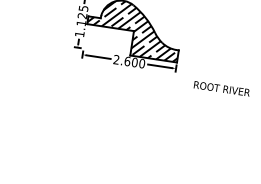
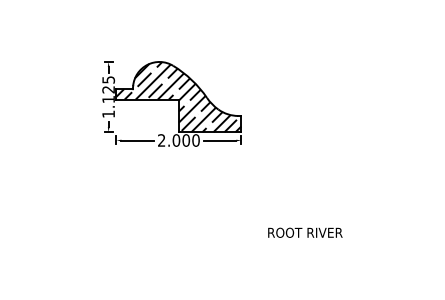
text: (127, 61) -> (176, 140), 2.600 -> 2.000
text: (222, 88) -> (305, 232), moved

